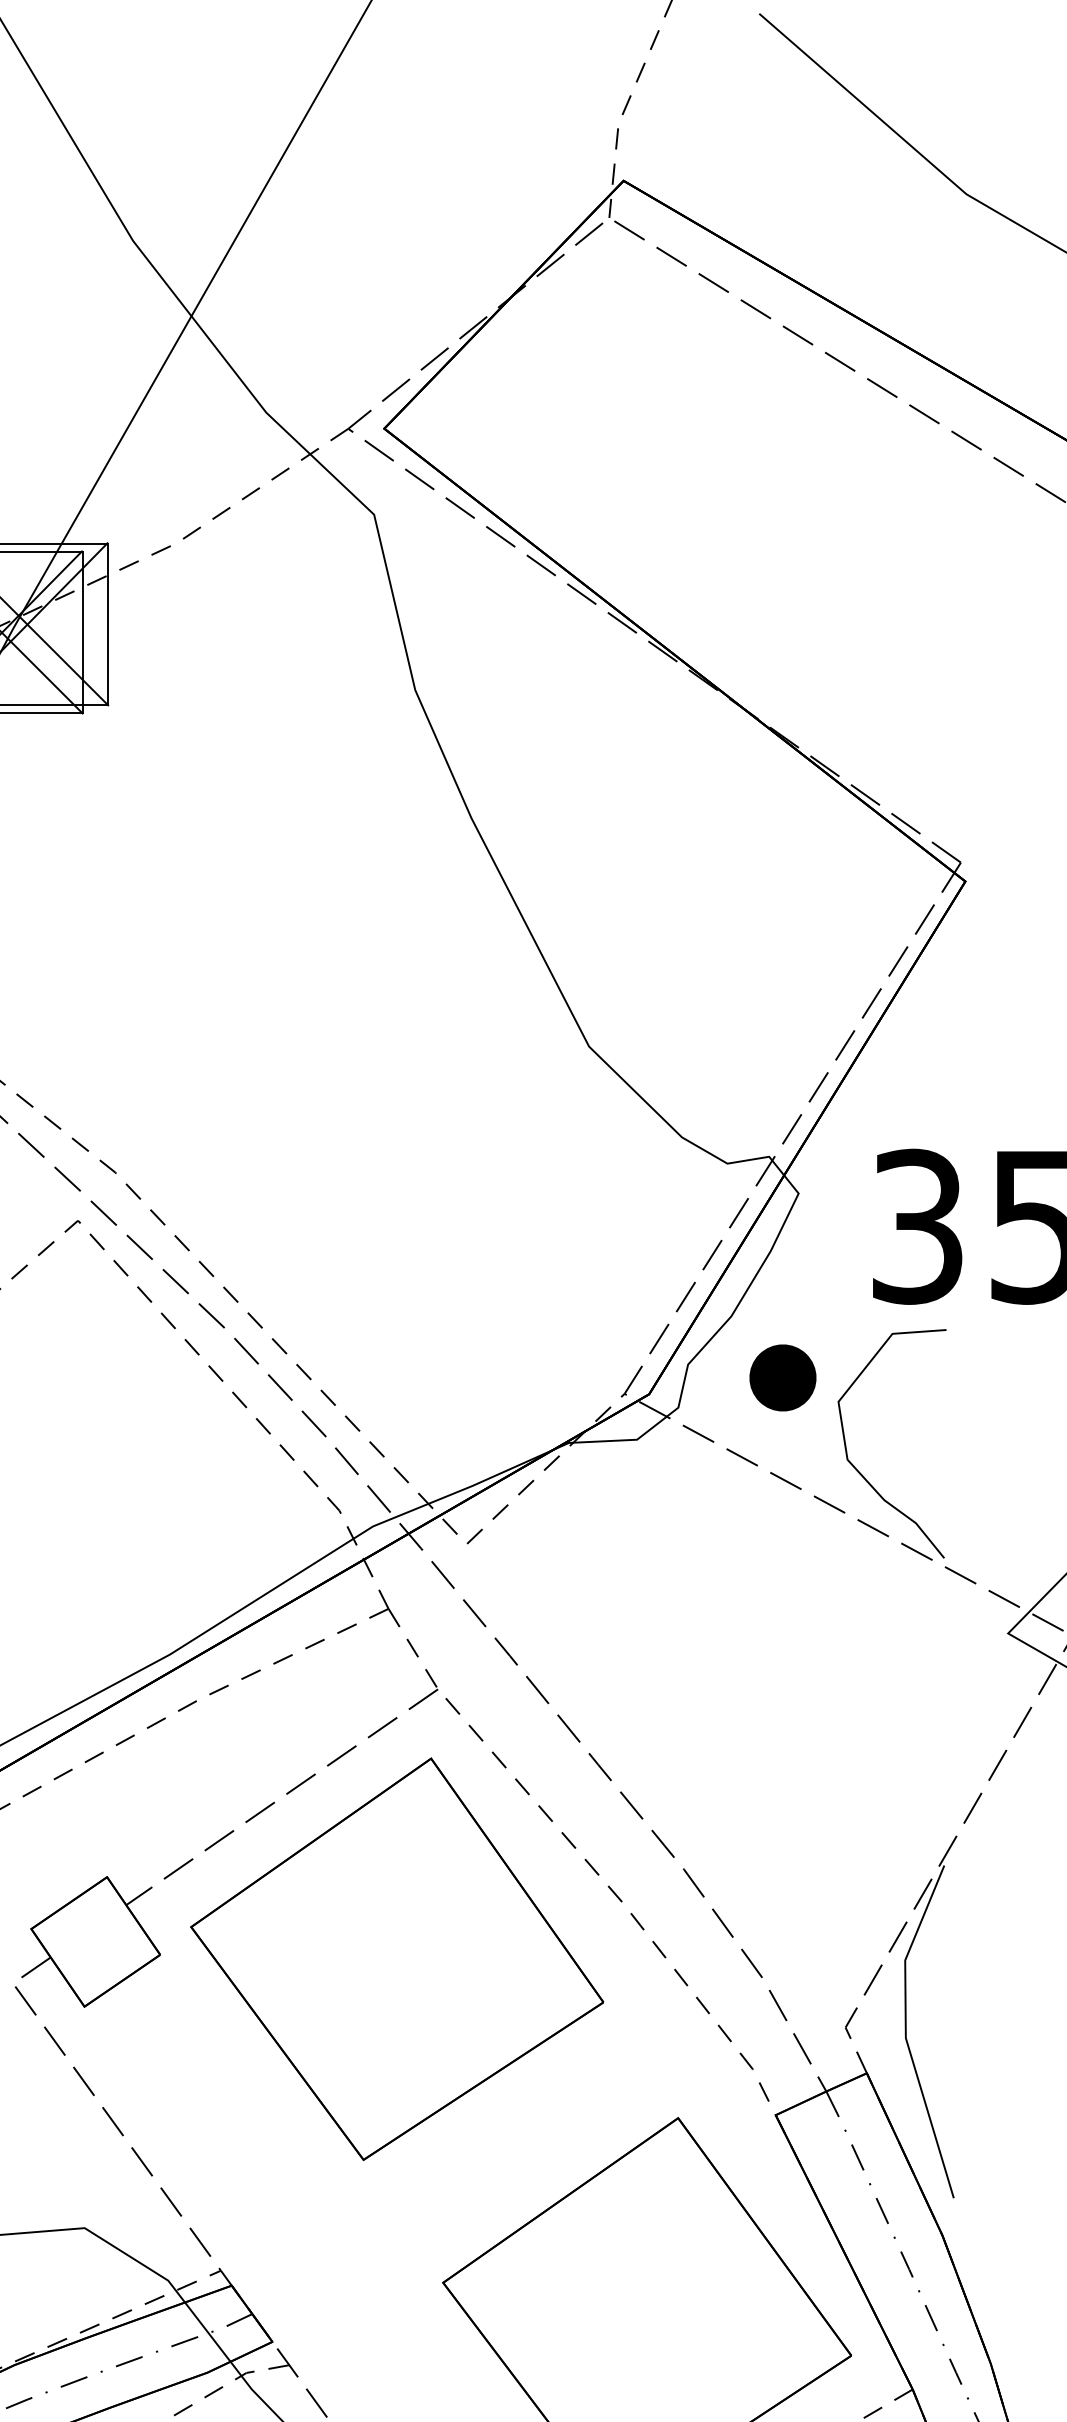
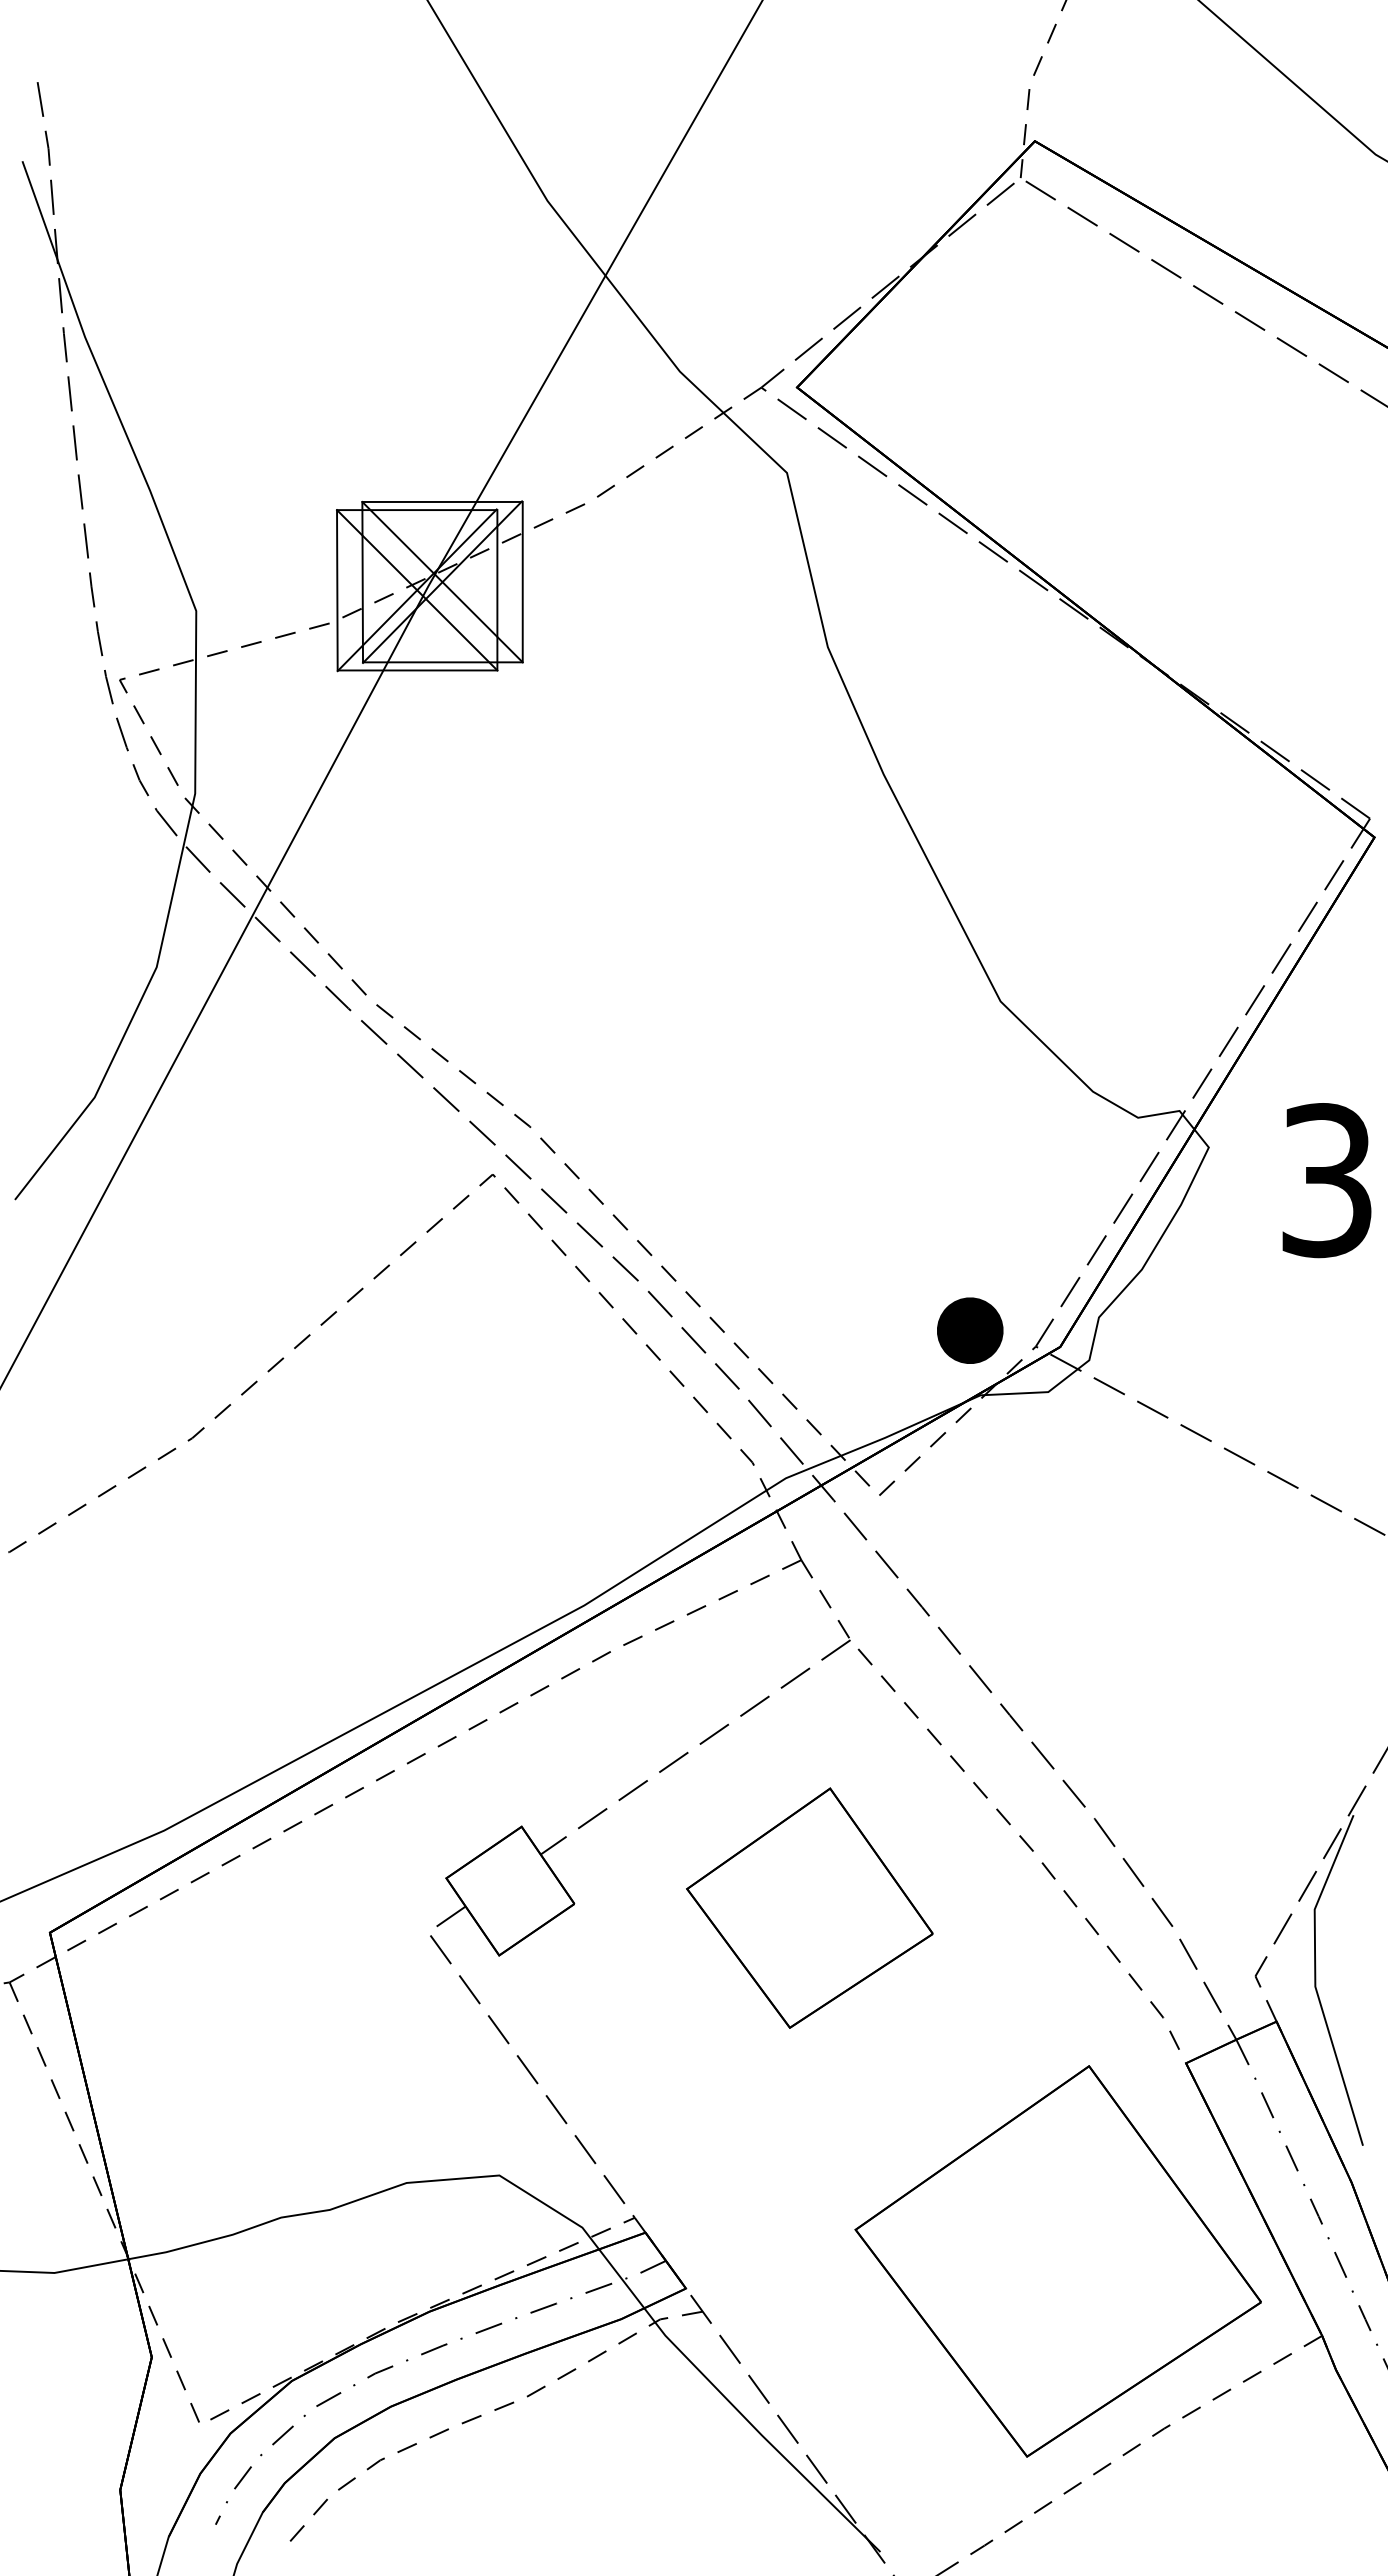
part: (783, 1377) -> (970, 1330), moved
curve: (860, 1472) -> (1270, 1424), removed
part: (396, 1958) -> (809, 1907), size x0.6

